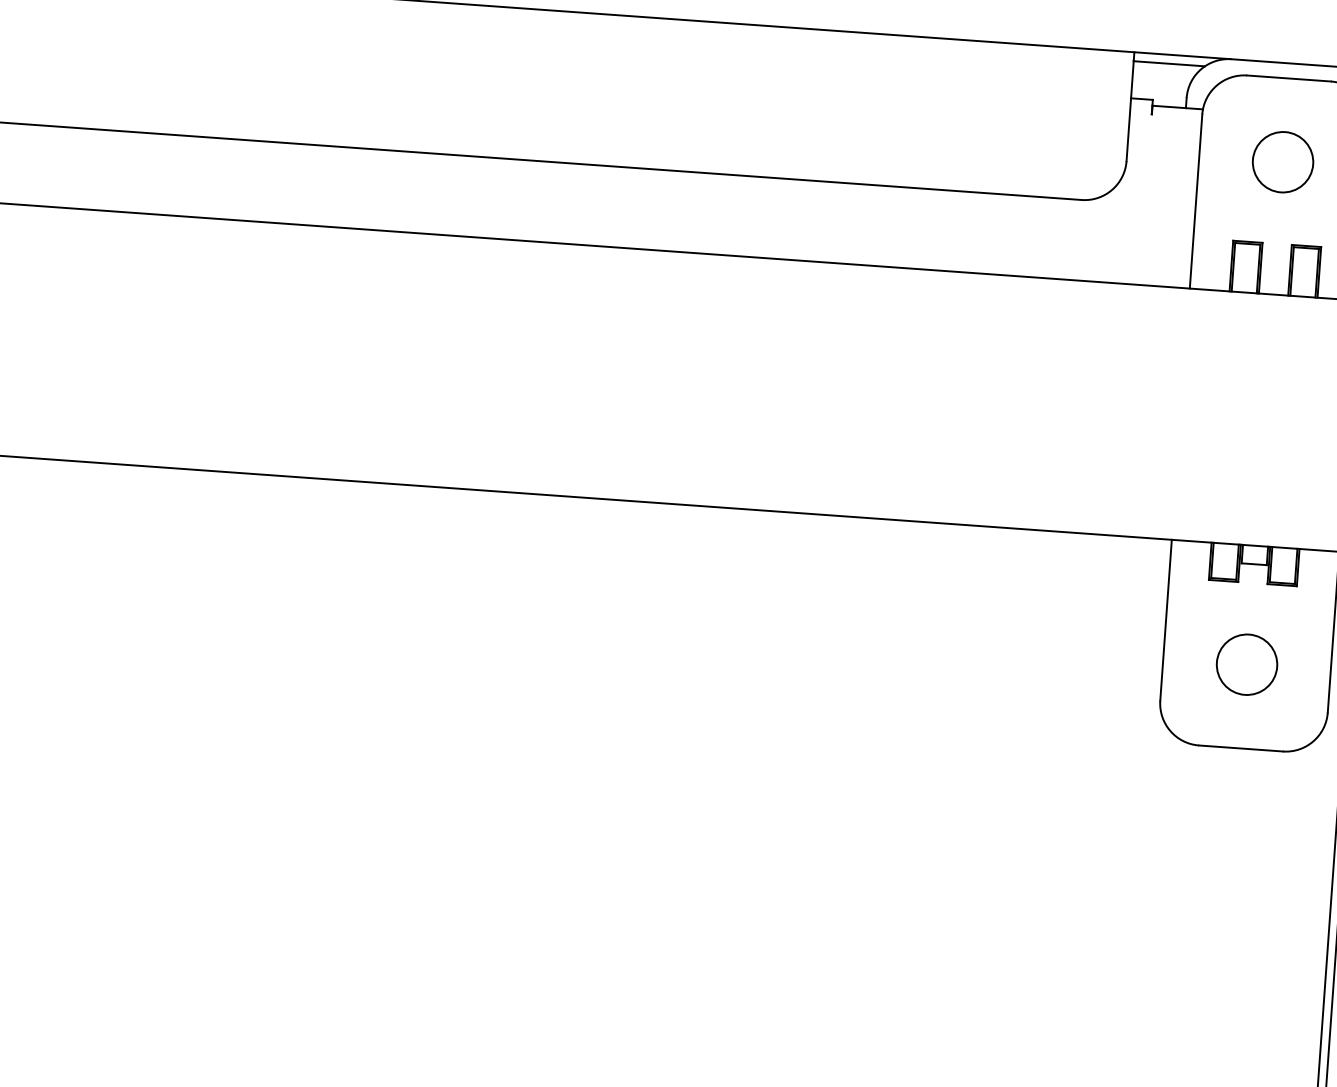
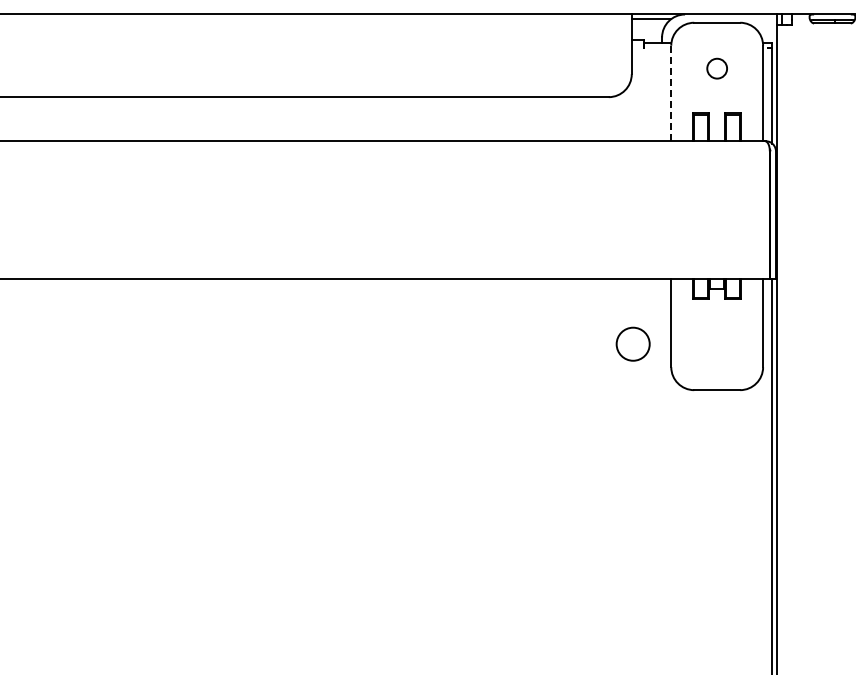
circle: (1281, 161) -> (716, 68), size x0.6
line: (1196, 201) -> (671, 93), solid -> dashed
circle: (1245, 663) -> (632, 343), moved

